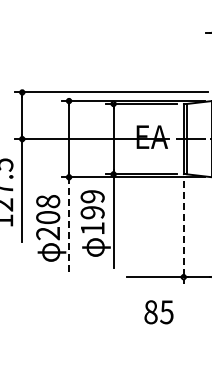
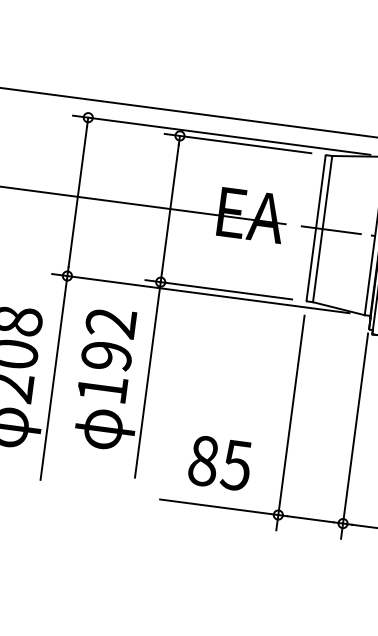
text: (92, 196) -> (110, 322), 199 -> 192
line: (69, 226) -> (54, 378), dashed -> solid
line: (183, 232) -> (290, 422), dashed -> solid
text: (158, 312) -> (219, 463), moved

